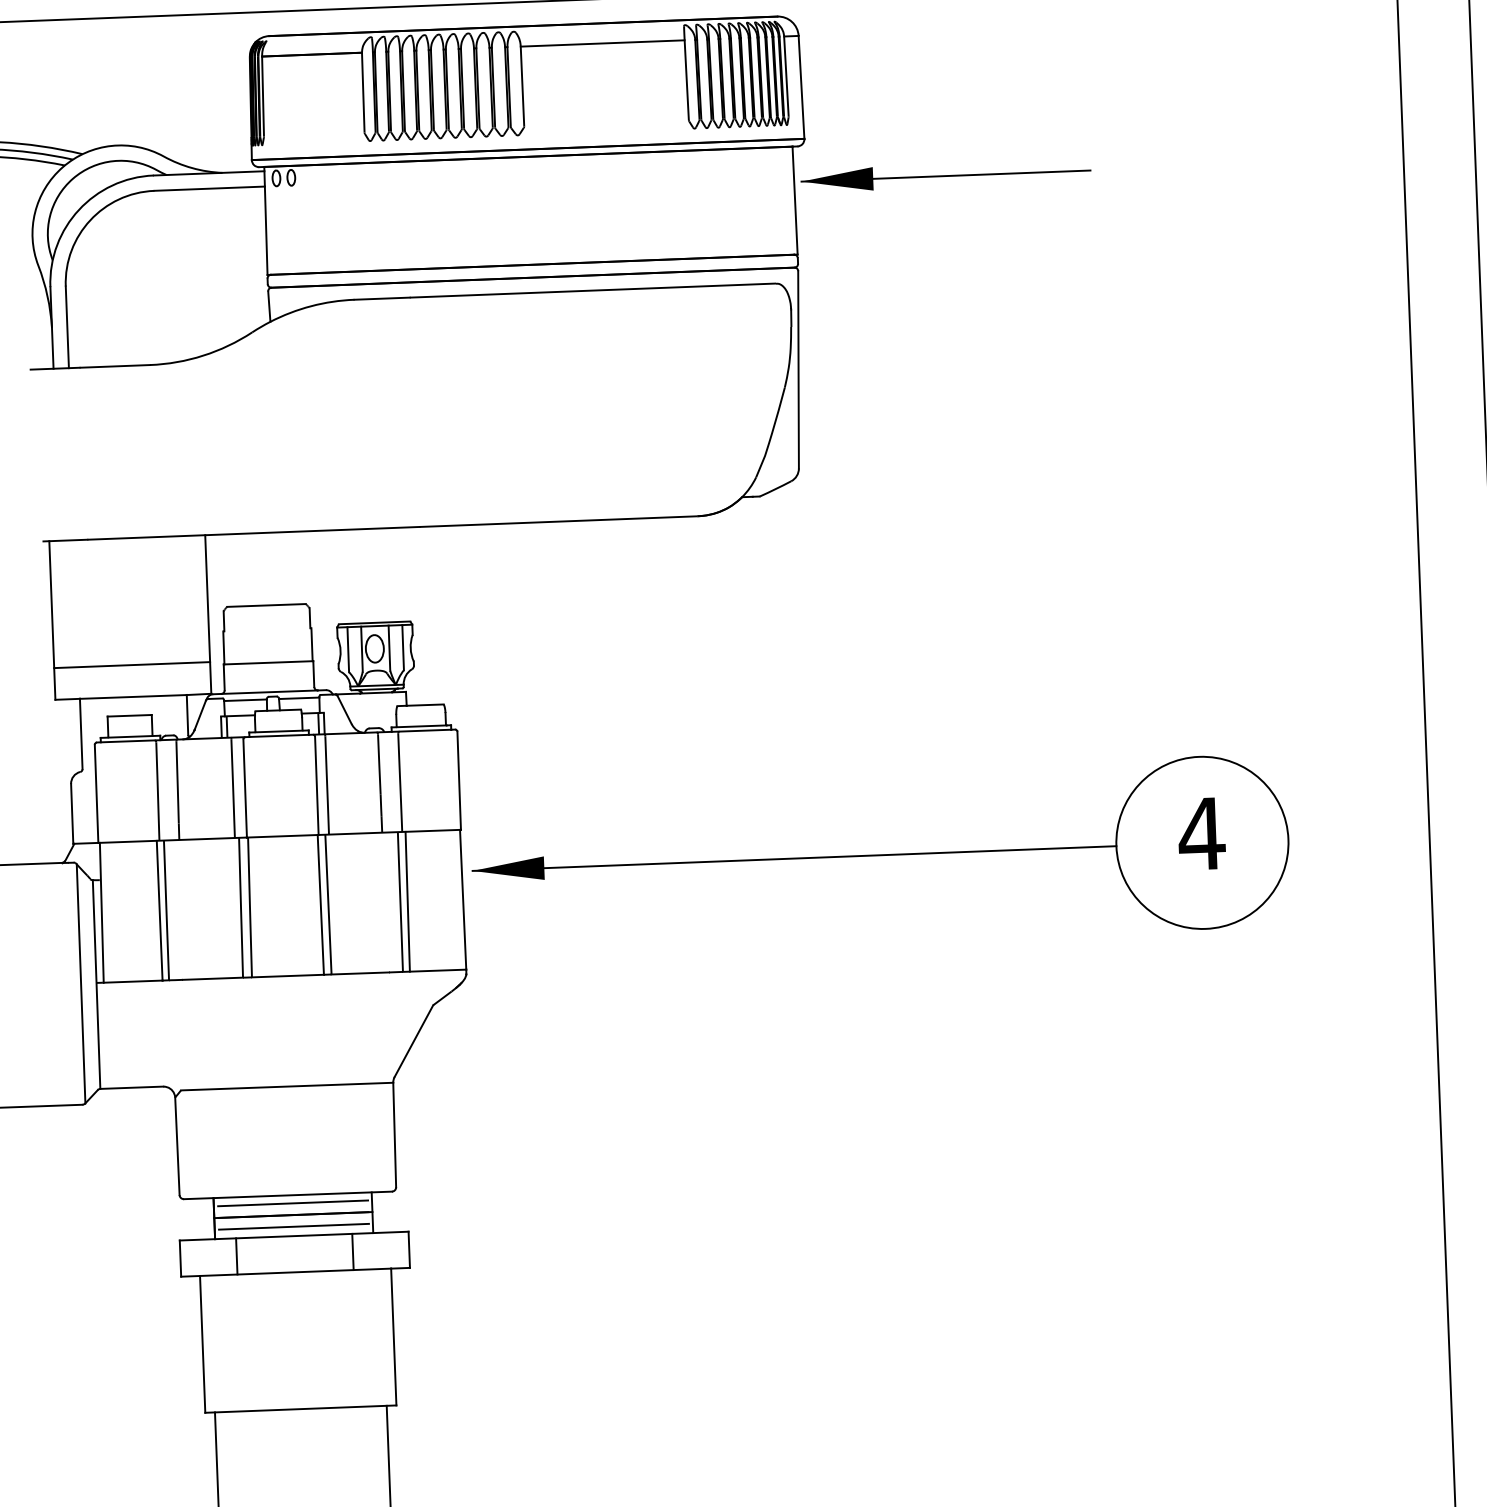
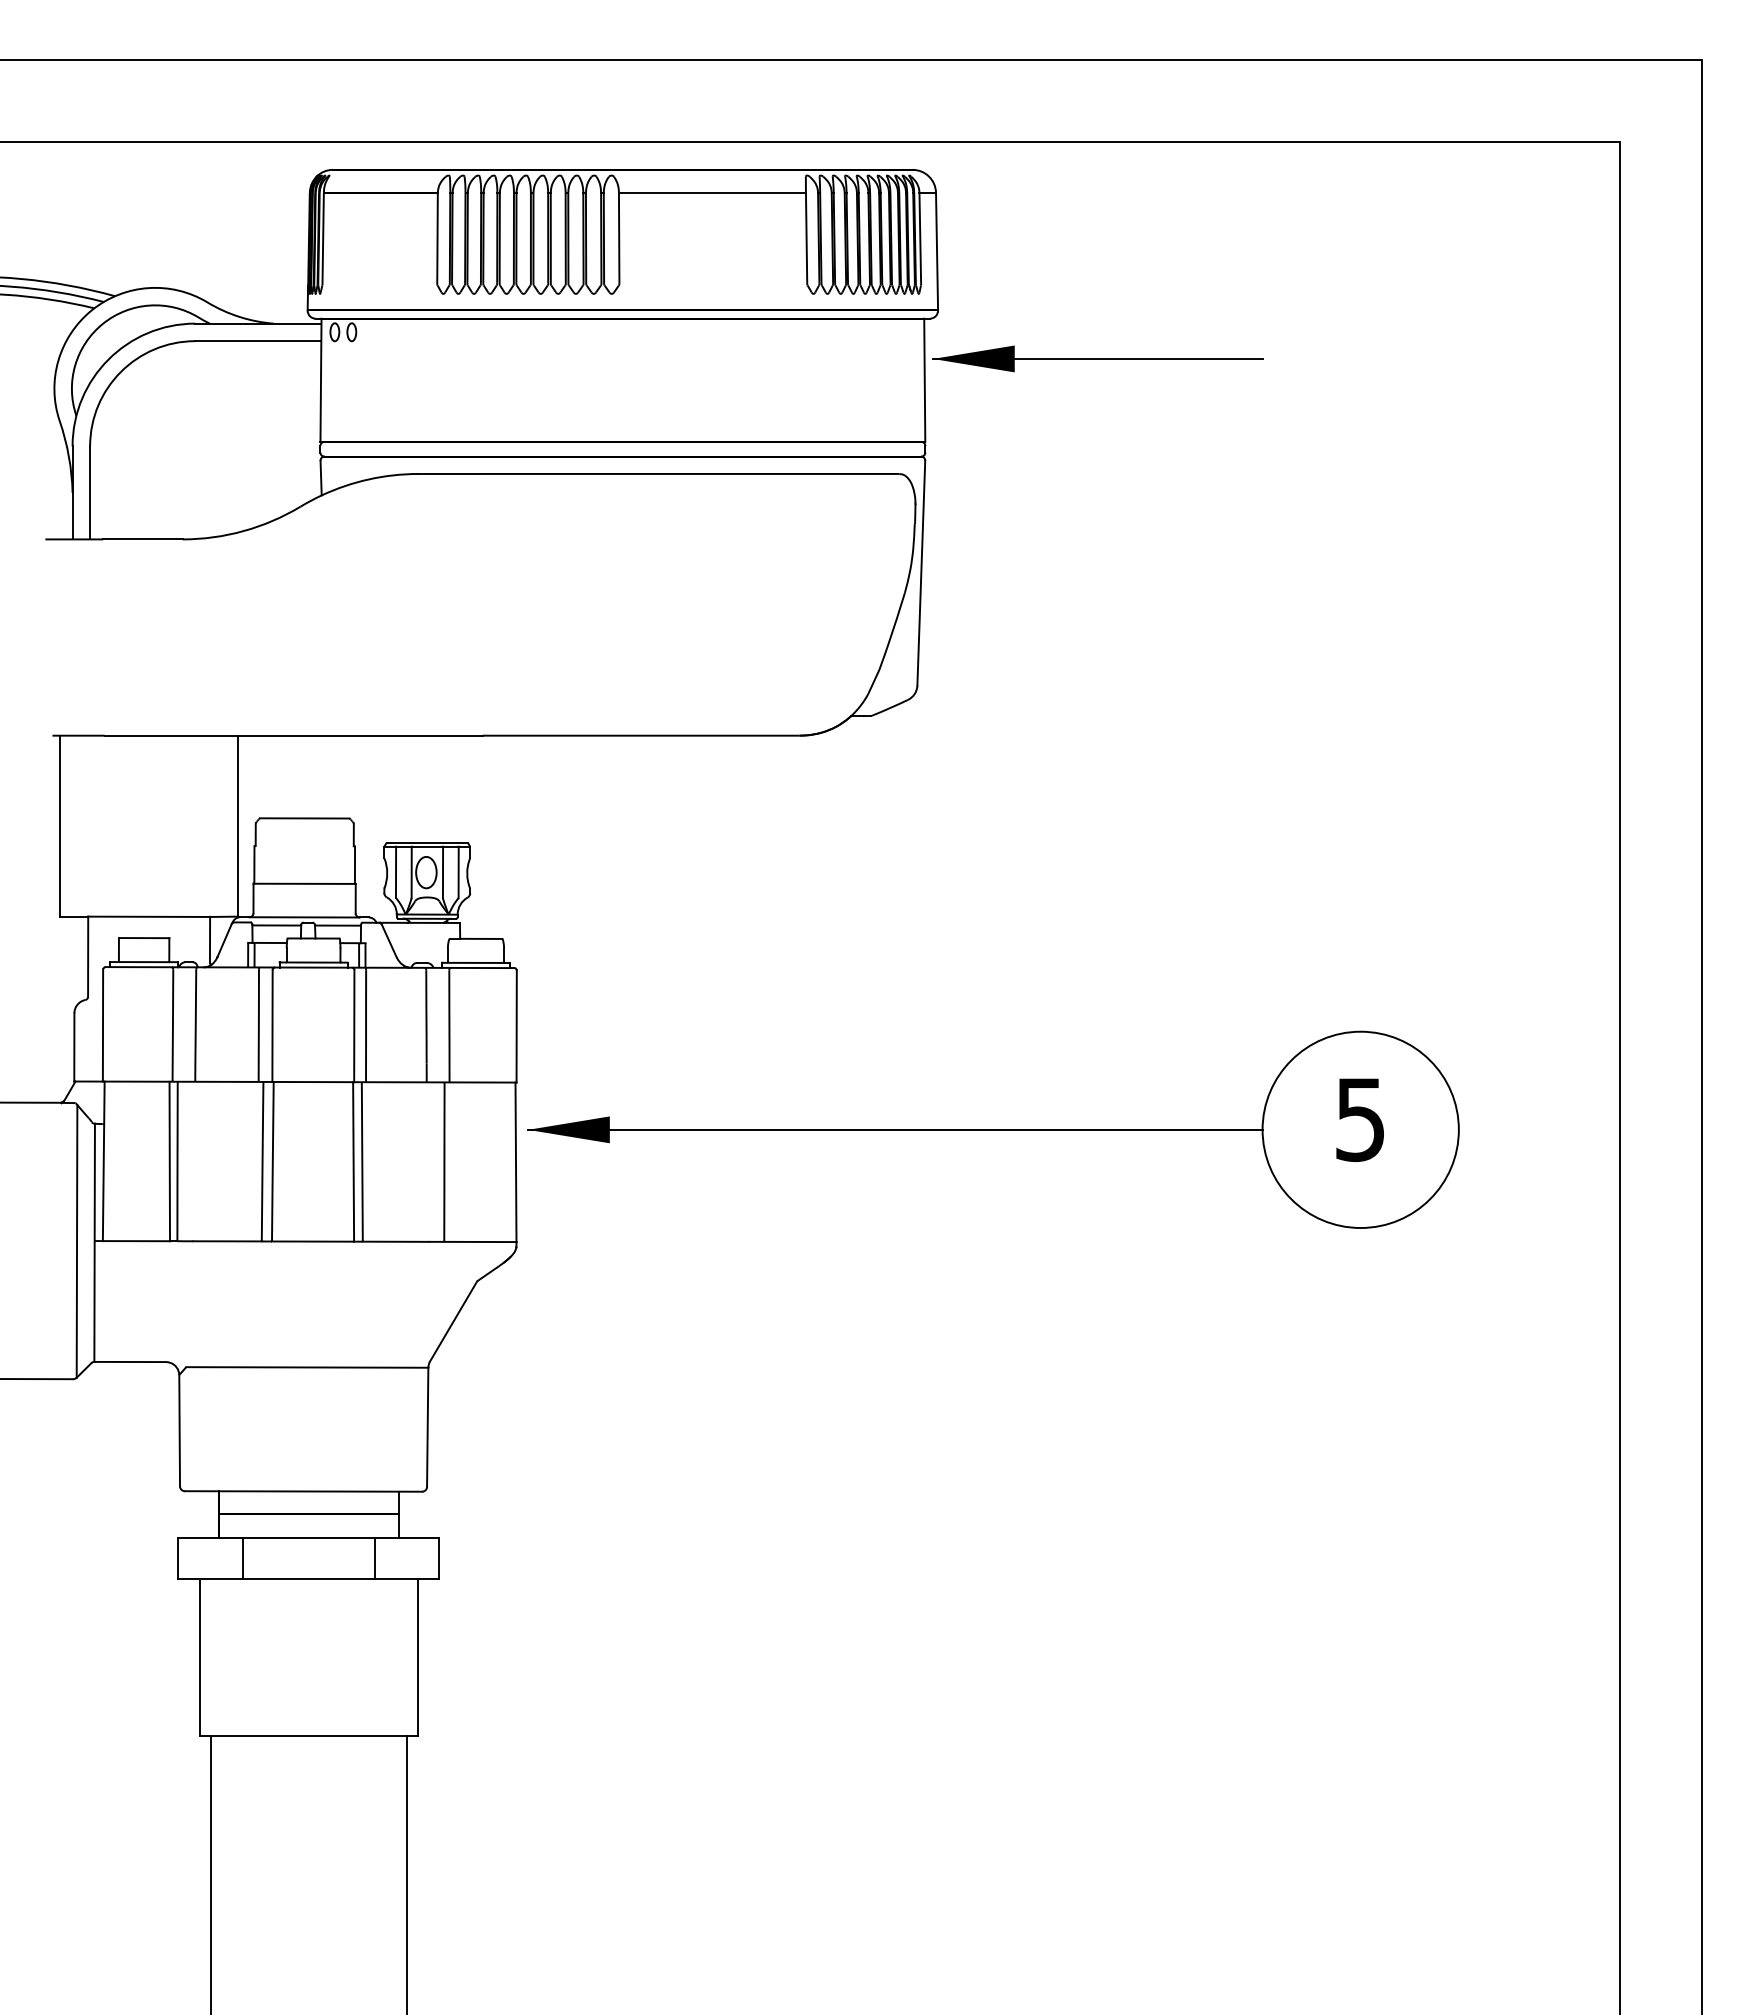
line: (132, 665) -> (149, 880), removed
text: (1201, 834) -> (1360, 1120), 4 -> 5
line: (407, 901) -> (452, 1161), removed
line: (292, 1203) -> (308, 1500), removed
line: (293, 1226) -> (308, 1527), removed

